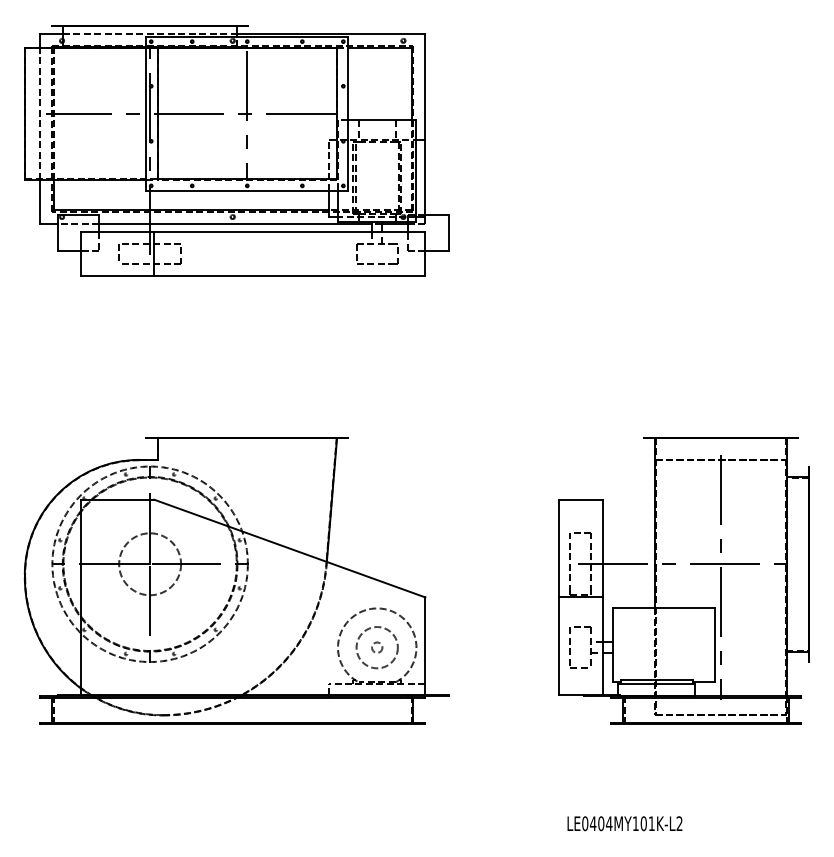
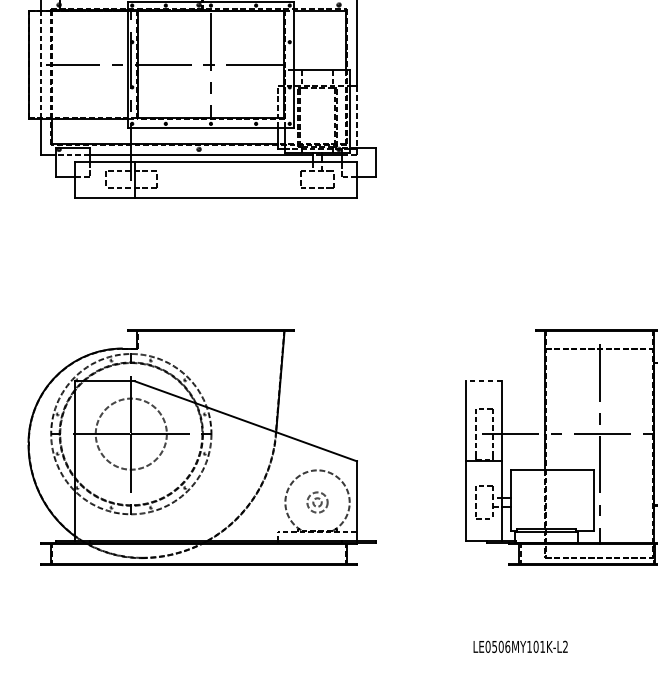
line: (425, 178) -> (357, 117), solid -> dashed
line: (580, 499) -> (484, 381), solid -> dashed
circle: (150, 564) -> (131, 434), size x1.4
circle: (376, 647) -> (316, 502), size x0.6
text: (601, 823) -> (501, 646), LE0404MY101K-L2 -> LE0506MY101K-L2

